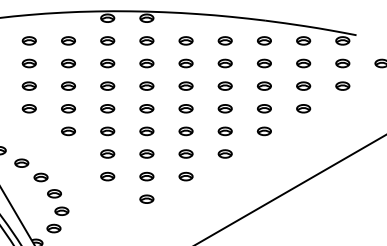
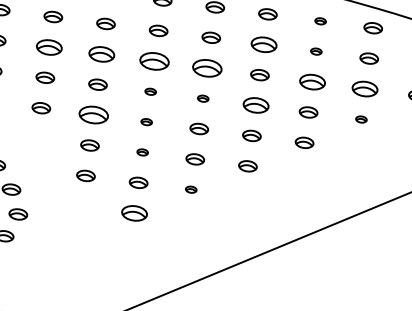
part: (264, 40) -> (320, 20), size x0.6
part: (224, 63) -> (262, 44), size x1.4
part: (263, 63) -> (315, 51), size x0.6
part: (68, 85) -> (49, 46), size x1.4
part: (107, 85) -> (101, 53), size x1.4
part: (146, 85) -> (154, 60), size x1.6
part: (185, 85) -> (206, 67), size x1.6
part: (264, 85) -> (312, 81), size x1.4
part: (303, 85) -> (365, 88), size x1.4
part: (146, 108) -> (150, 91), size x0.6
part: (185, 108) -> (202, 98), size x0.6
part: (224, 108) -> (254, 105), size x1.4
part: (303, 108) -> (361, 119), size x0.6
part: (107, 131) -> (93, 115), size x1.6
part: (146, 131) -> (146, 122), size x0.6
part: (146, 153) -> (142, 151), size x0.6
part: (185, 176) -> (190, 189), size x0.6
part: (146, 198) -> (134, 212), size x1.4

